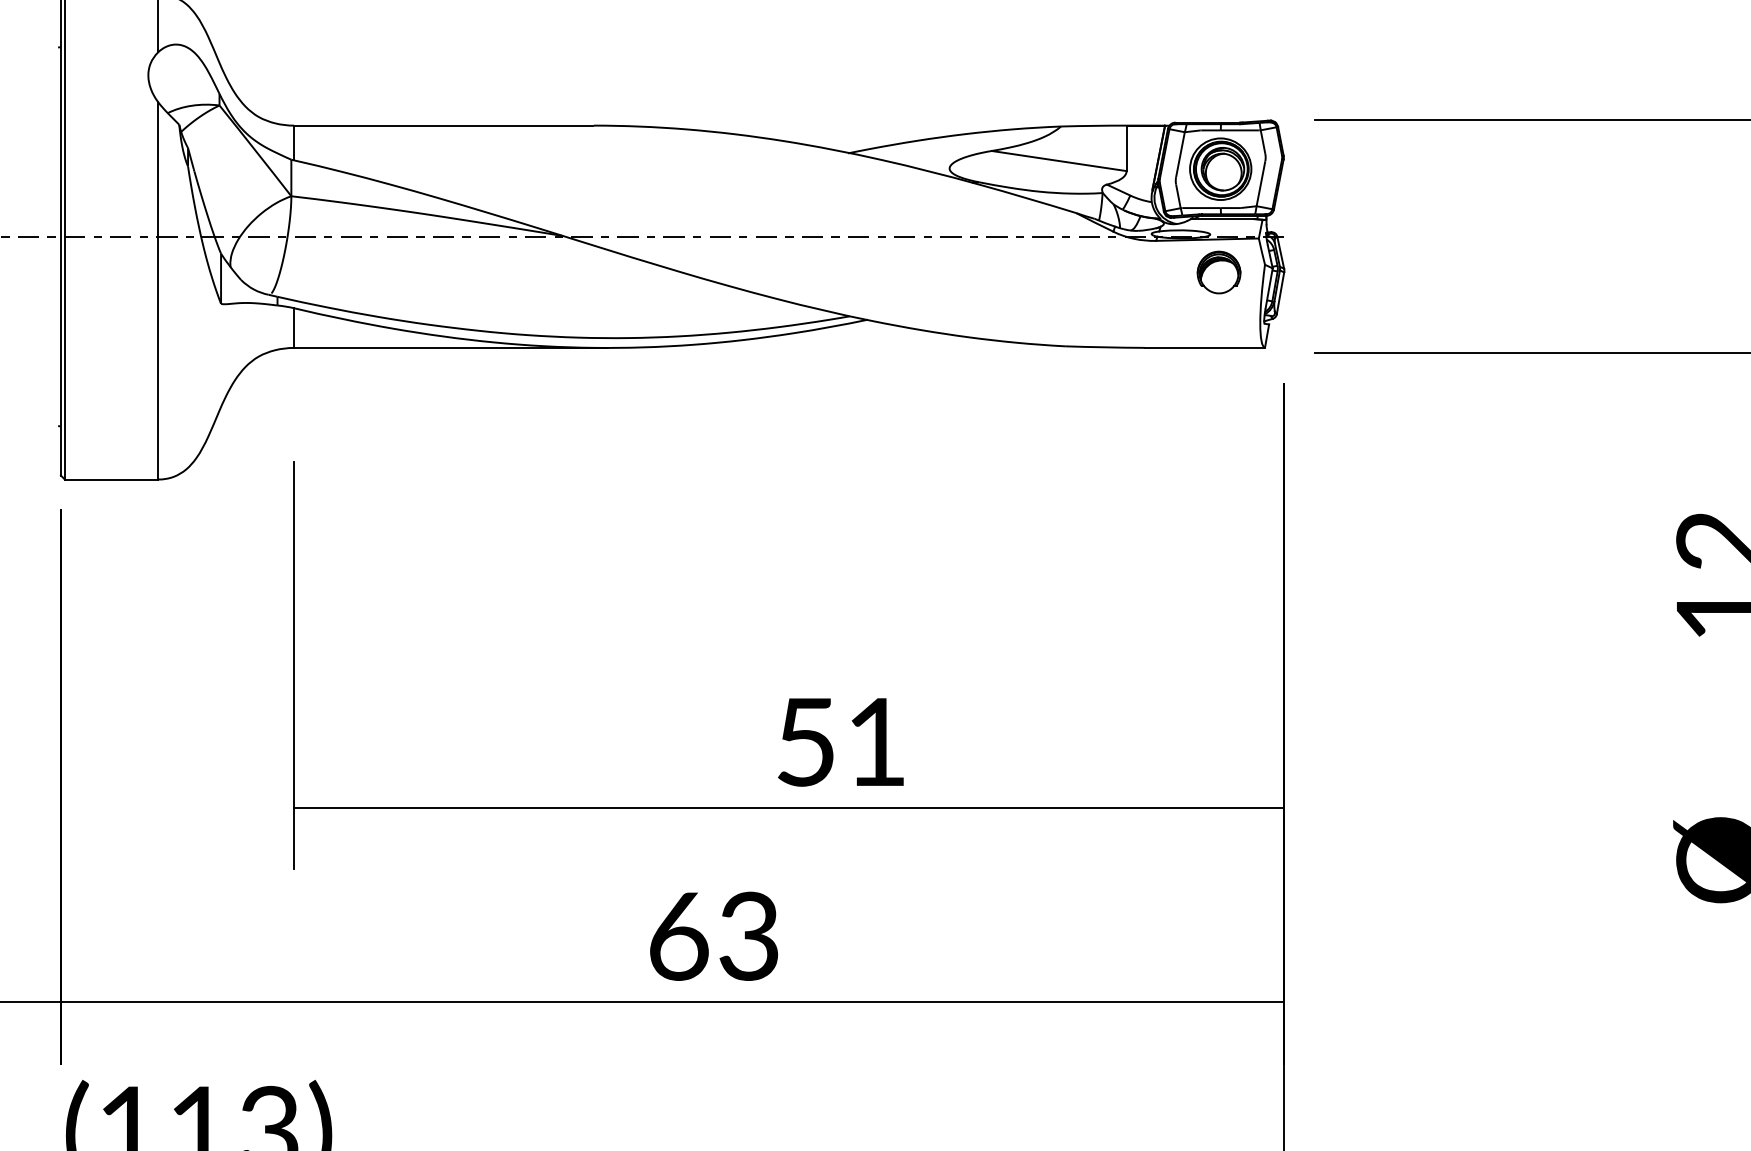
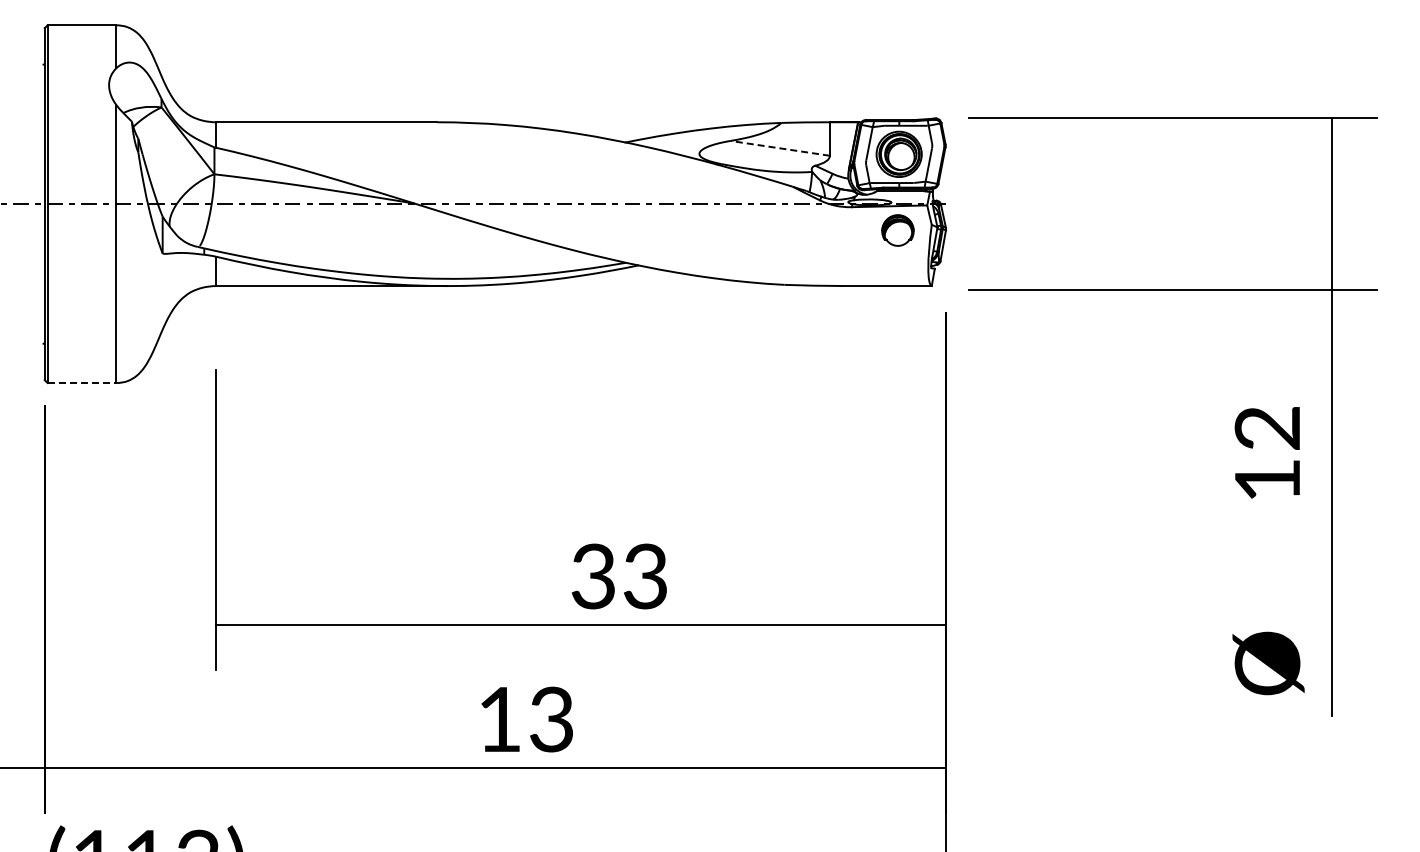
line: (1058, 161) -> (779, 148), solid -> dashed
line: (112, 480) -> (82, 383), solid -> dashed
text: (839, 742) -> (618, 576), 51 -> 33
text: (678, 936) -> (499, 719), 63 -> 13

